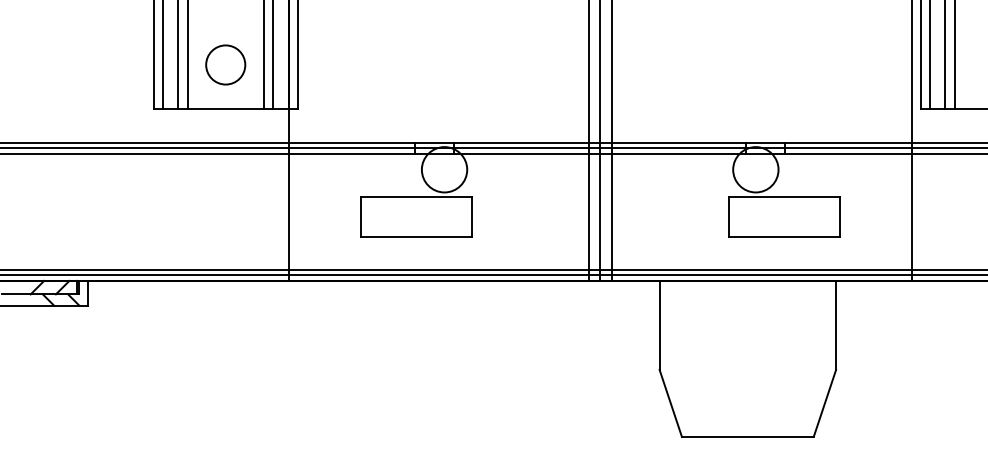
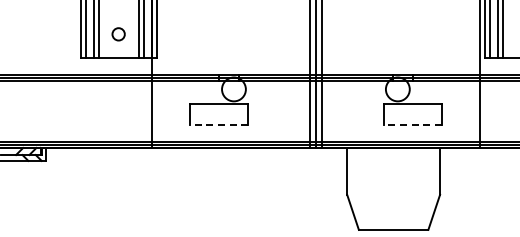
circle: (225, 65) -> (118, 34), size x0.6
line: (415, 236) -> (218, 124), solid -> dashed
line: (783, 236) -> (412, 124), solid -> dashed

